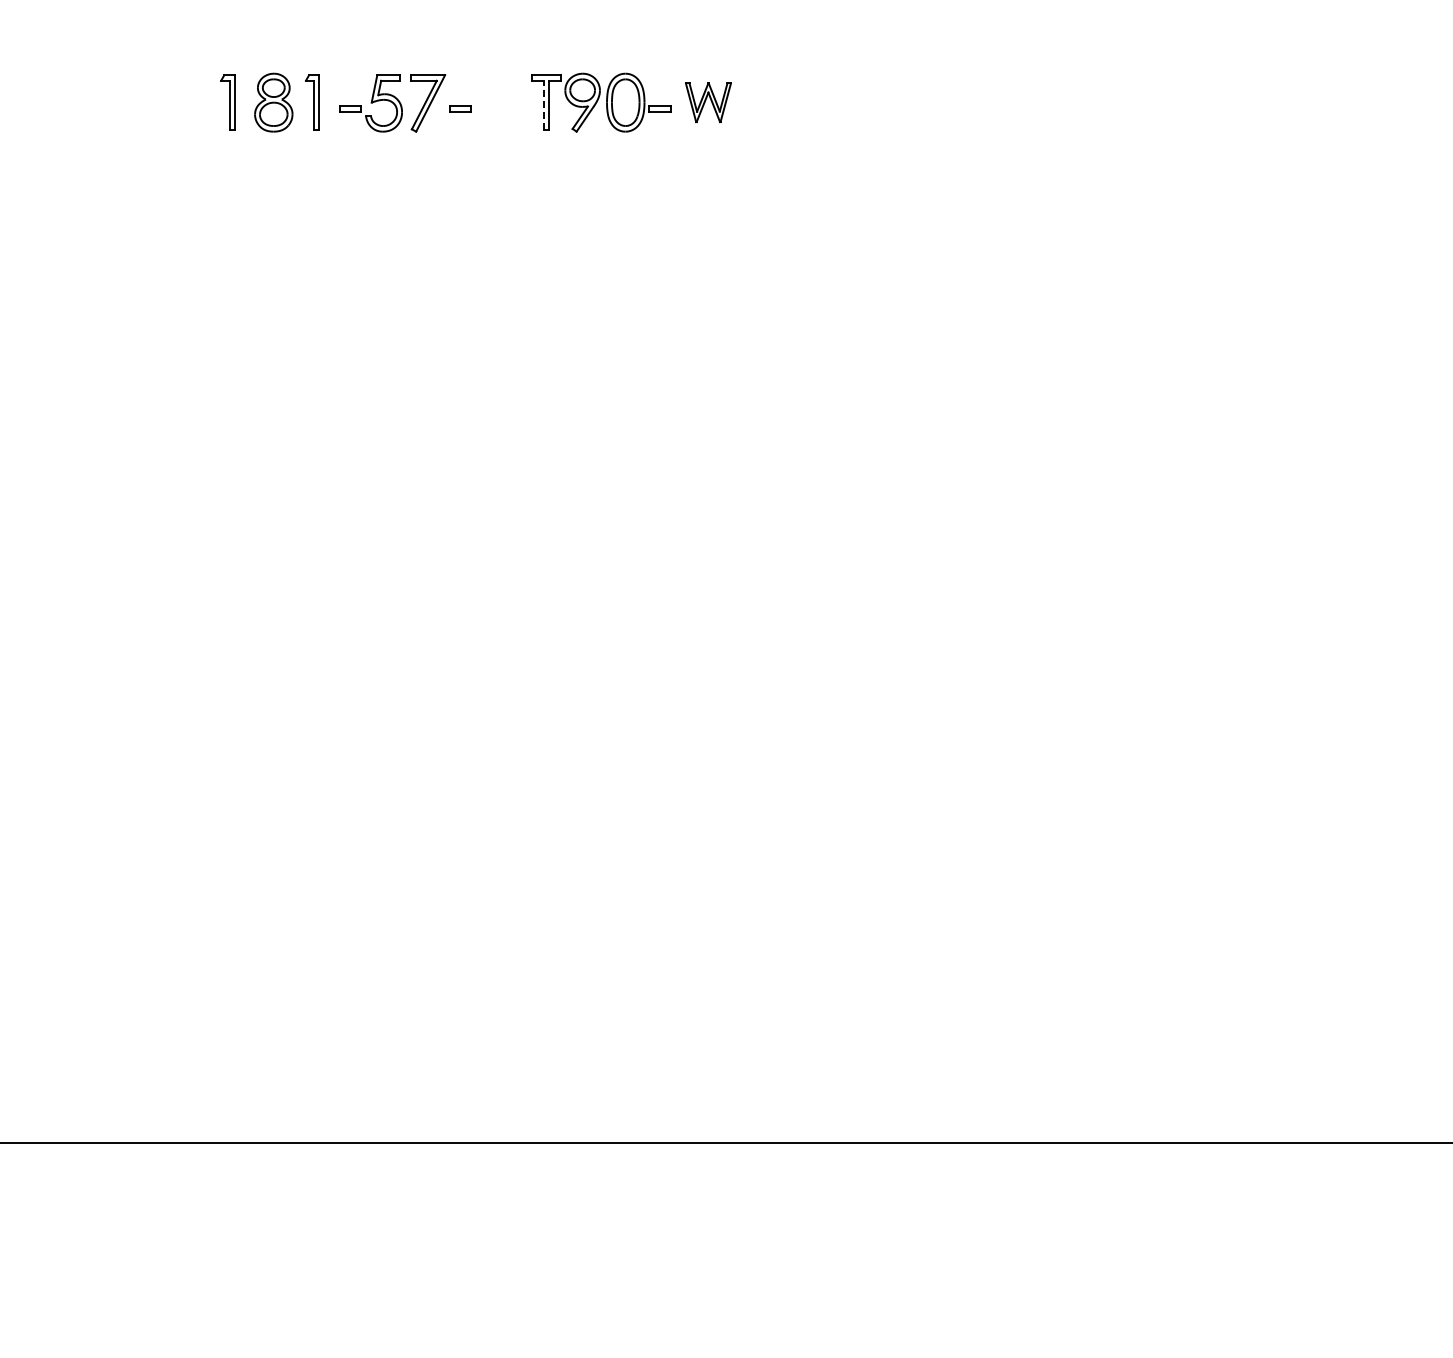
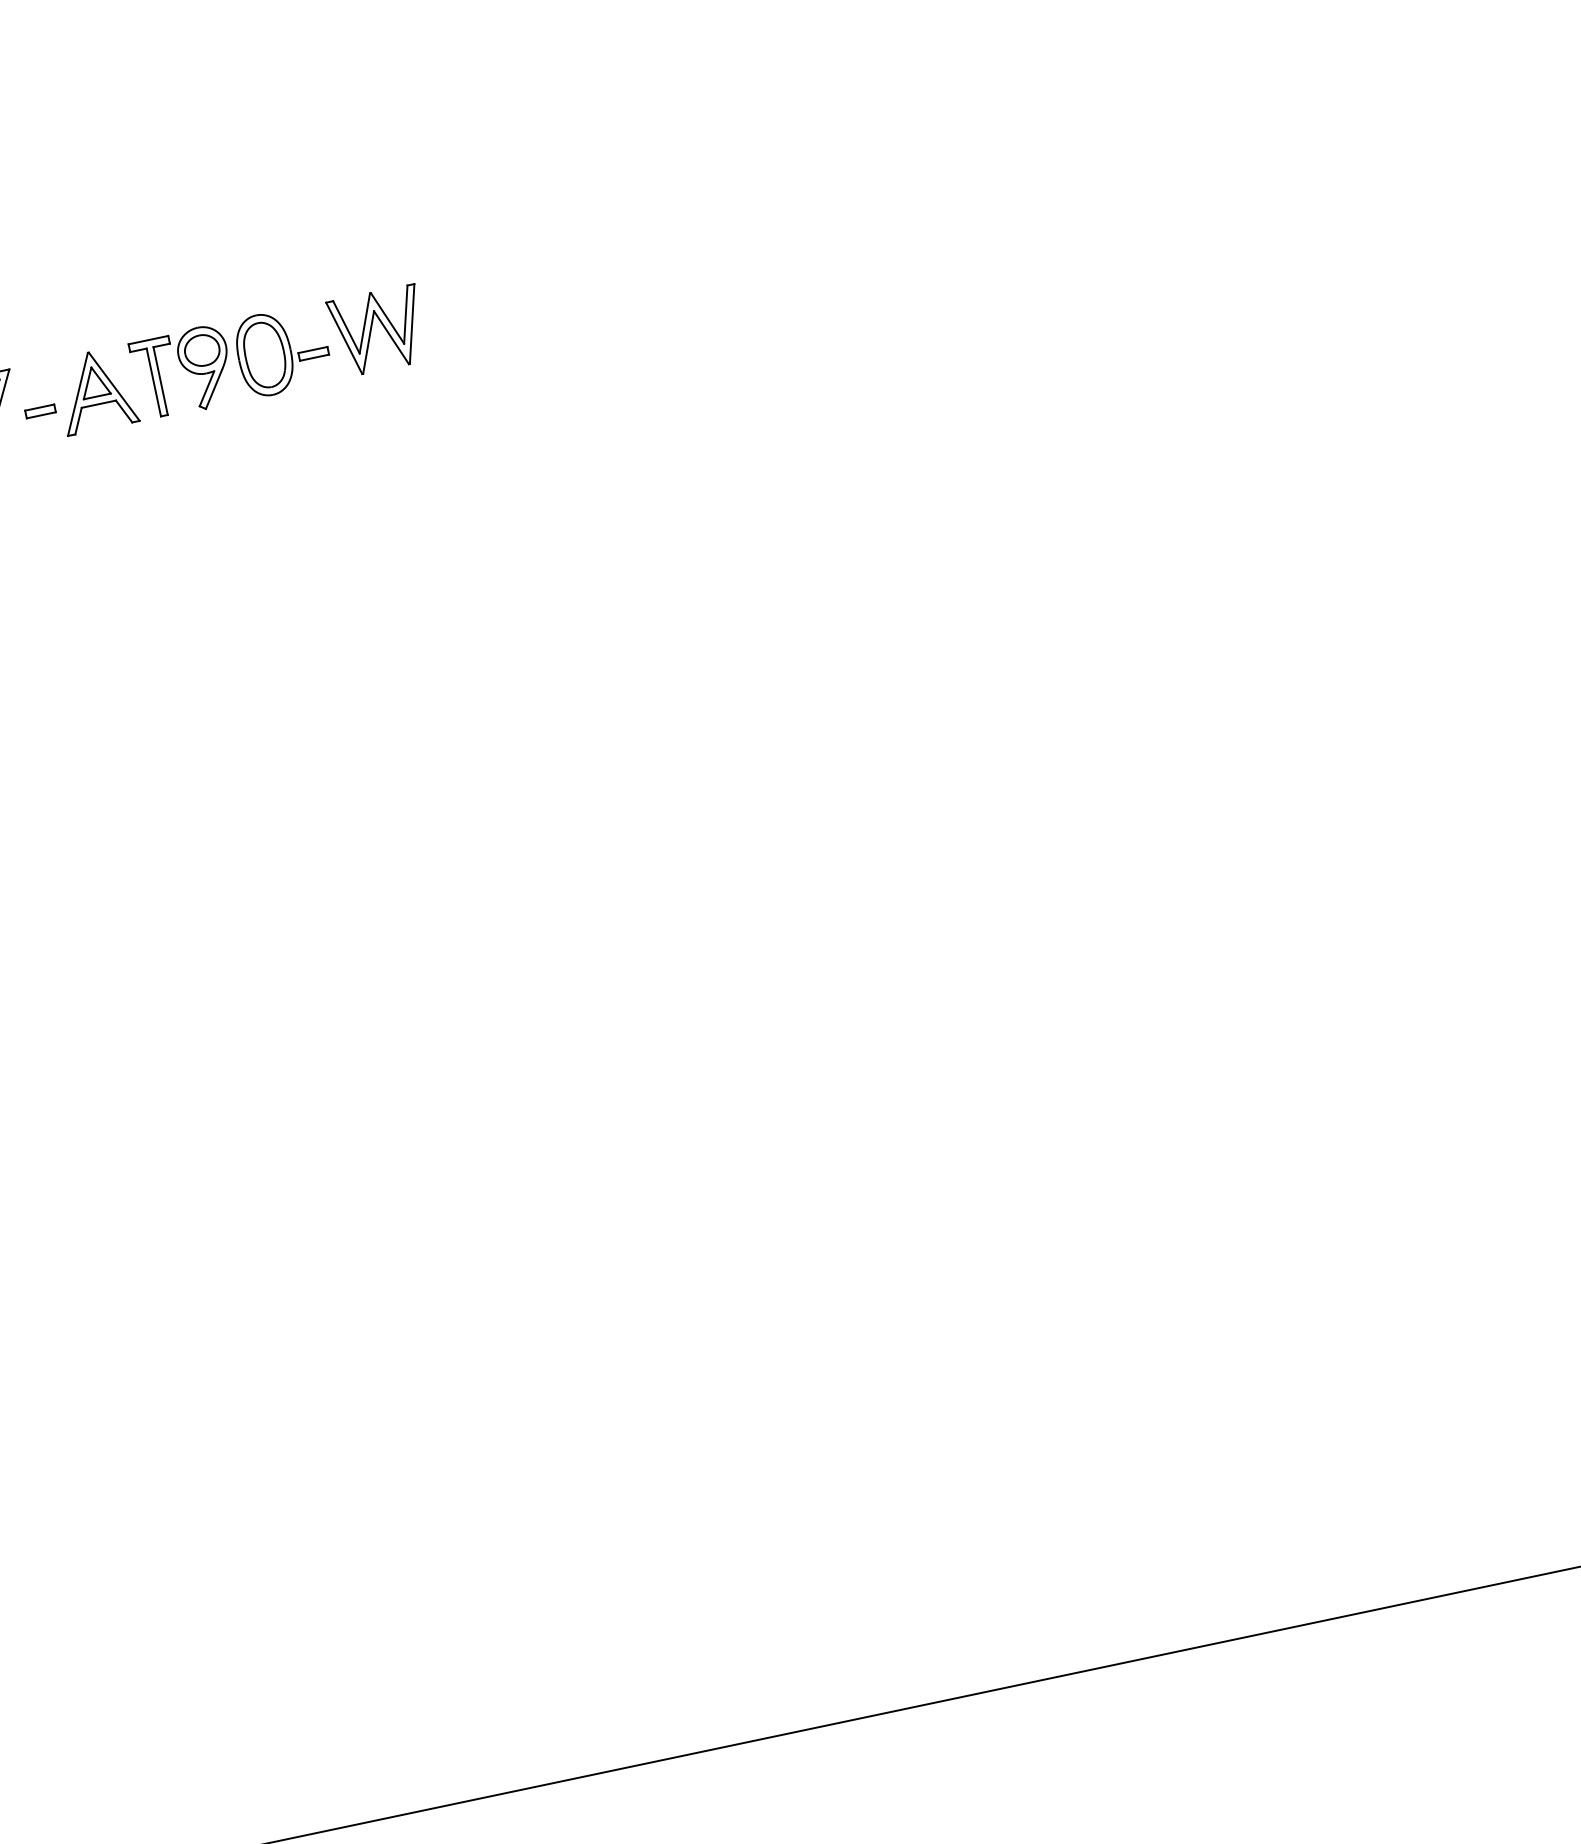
part: (502, 102) -> (95, 390), added
part: (708, 102) -> (378, 330), size x1.43
line: (544, 105) -> (154, 382), dashed -> solid

